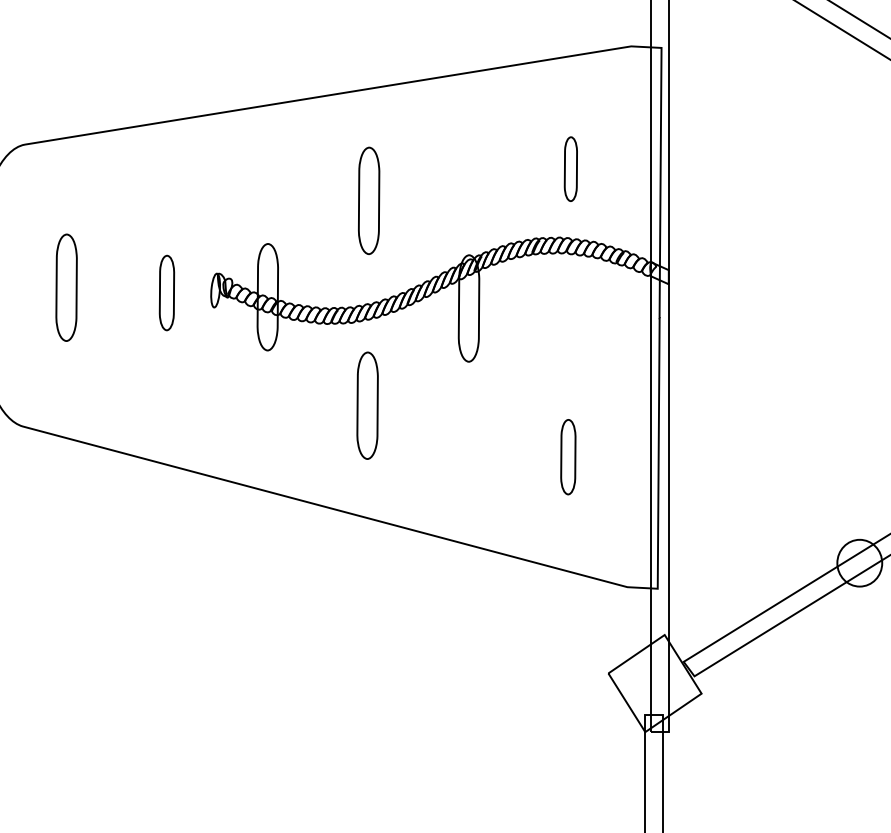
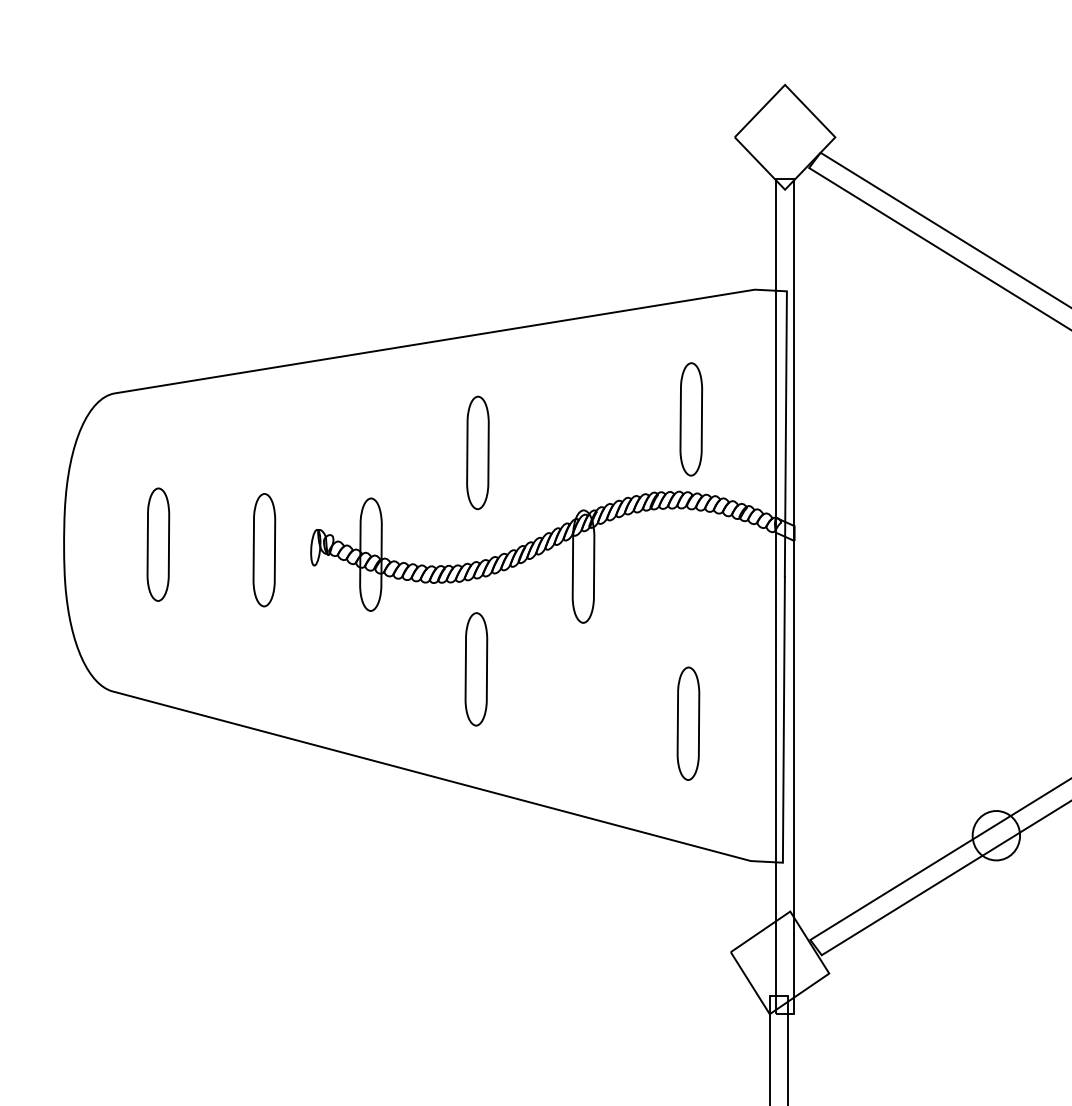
part: (570, 169) -> (690, 419), size x1.67
part: (167, 293) -> (264, 550), size x1.43
part: (568, 456) -> (688, 723), size x1.43

